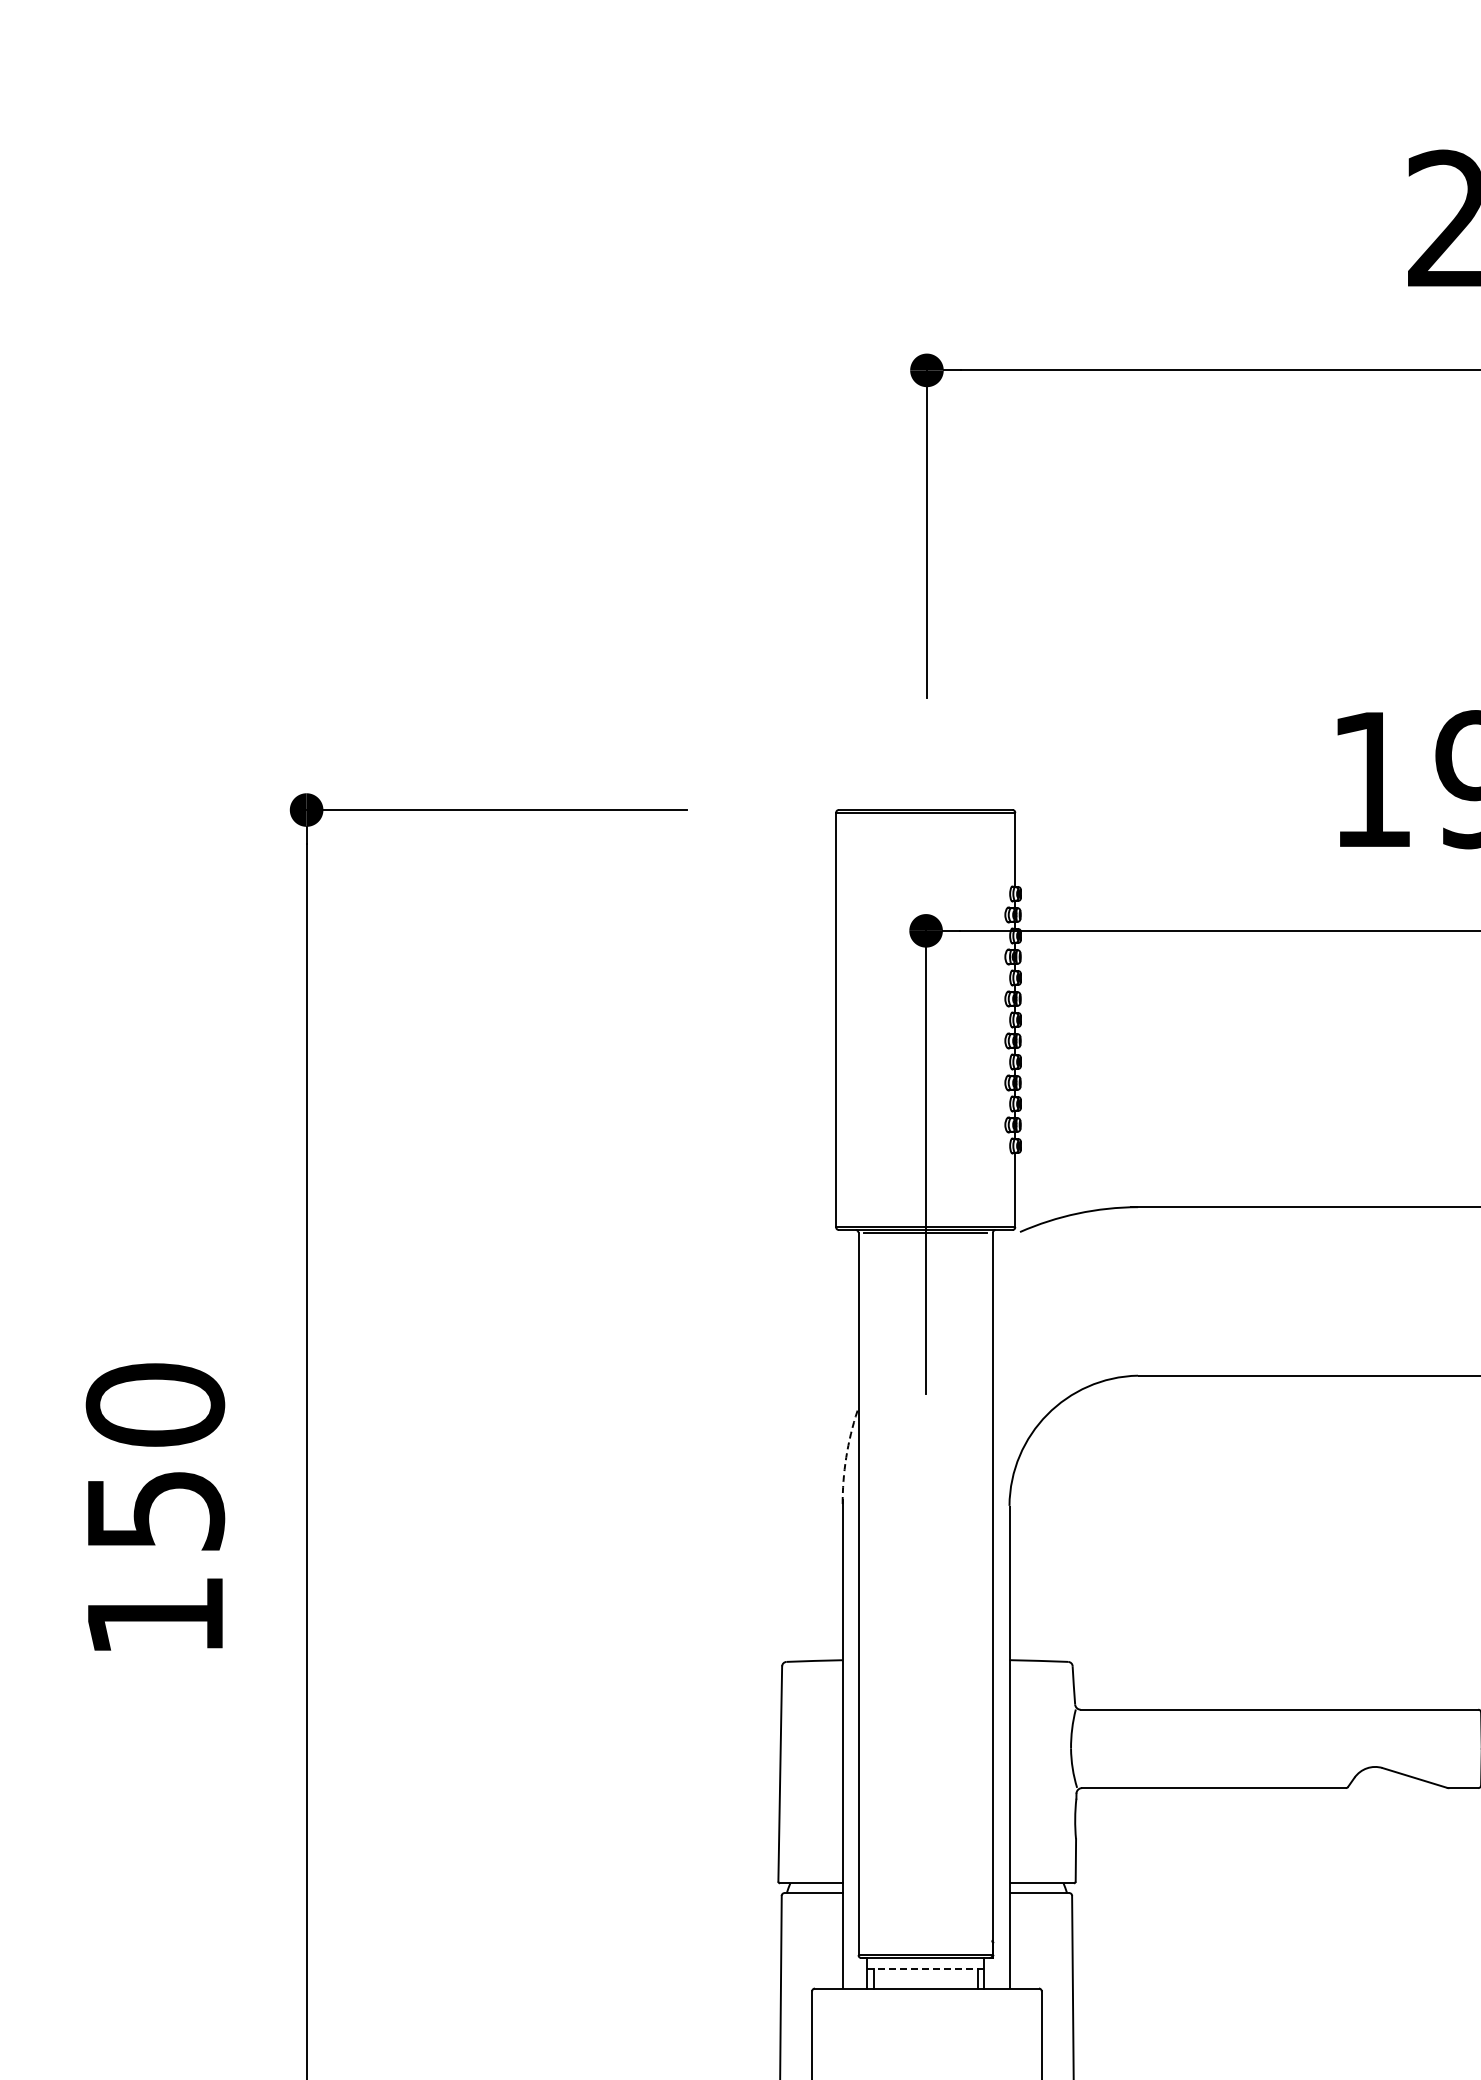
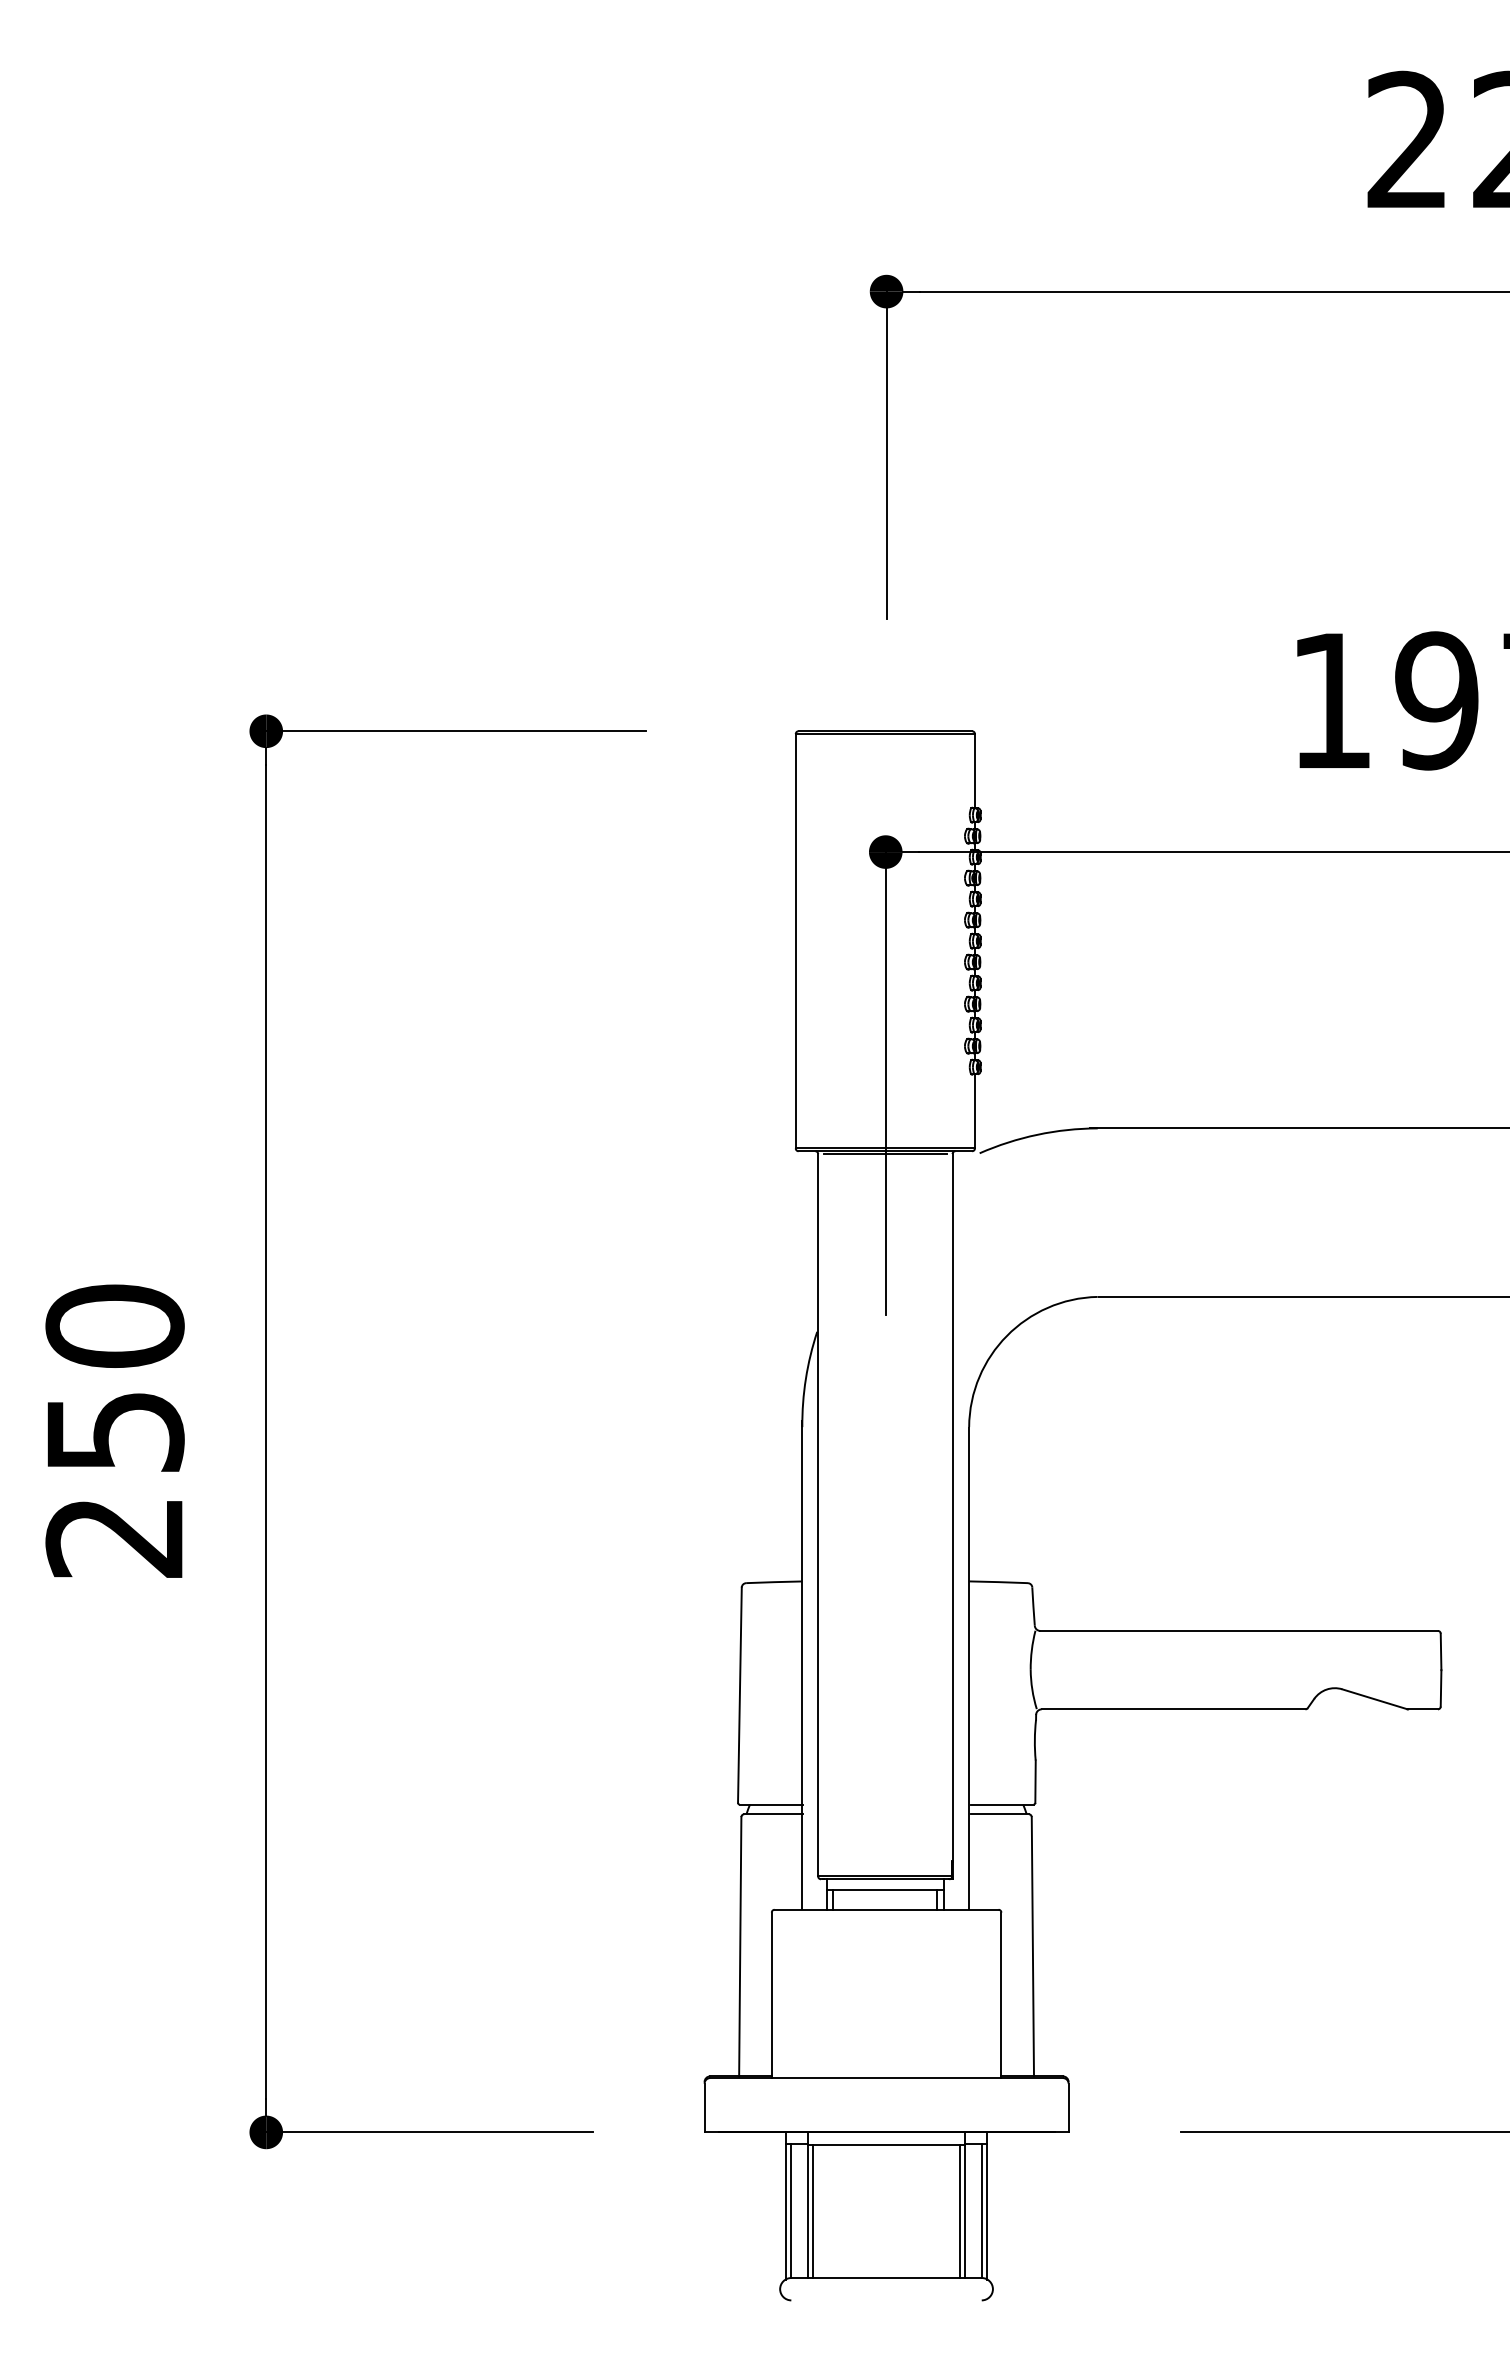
arc: (845, 1457) -> (805, 1378), dashed -> solid
text: (153, 1617) -> (113, 1538), 150 -> 250
line: (925, 1969) -> (885, 1890), dashed -> solid

